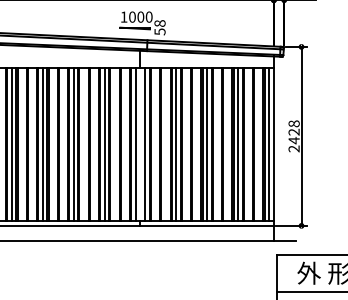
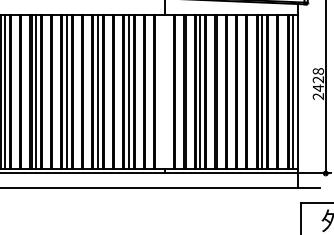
line: (135, 144) -> (159, 92), removed
line: (145, 144) -> (169, 92), removed
line: (207, 144) -> (231, 92), removed

